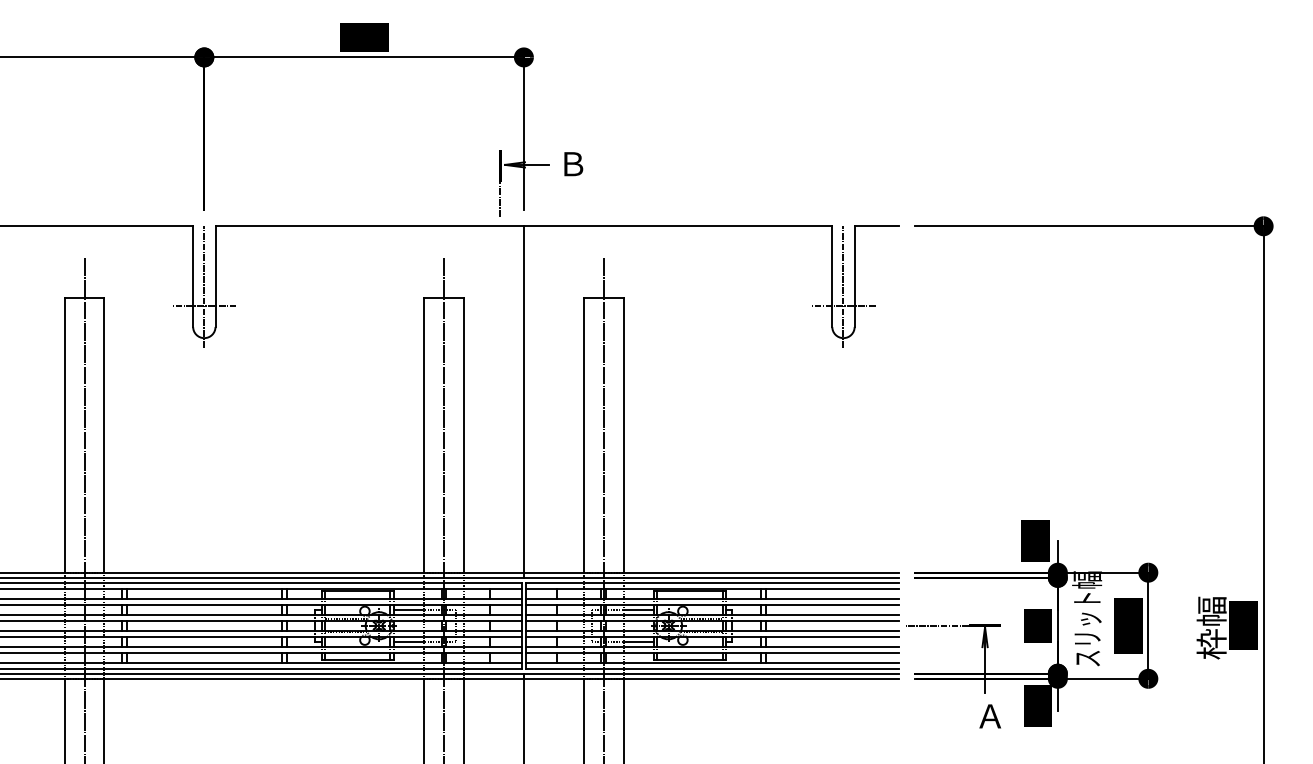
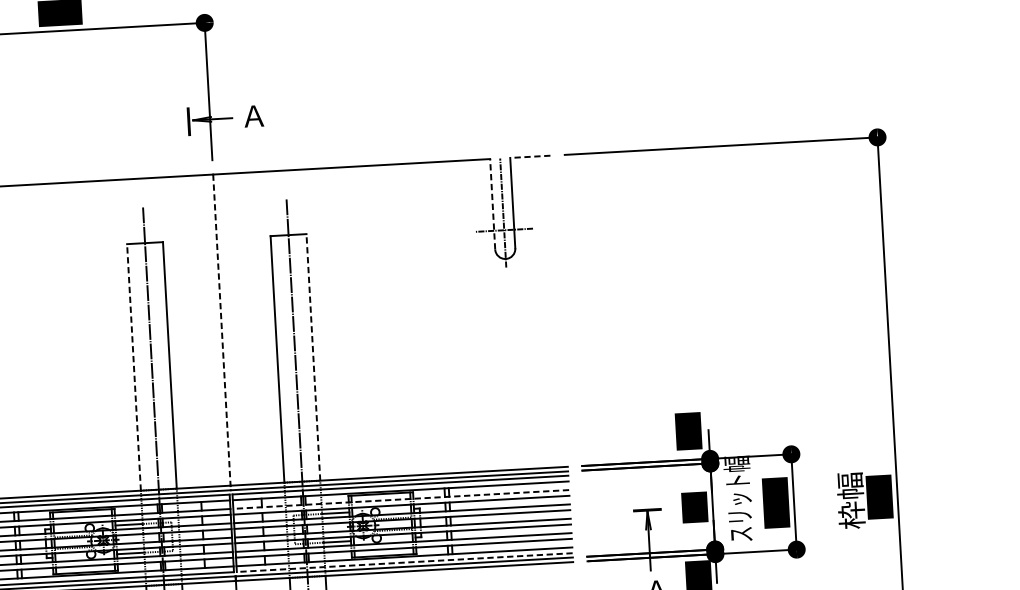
text: (572, 164) -> (253, 116), Ｂ -> Ａ
line: (500, 199) -> (190, 151), removed
line: (876, 226) -> (529, 157), solid -> dashed
line: (832, 276) -> (492, 204), solid -> dashed
line: (523, 402) -> (221, 332), solid -> dashed
line: (424, 434) -> (134, 366), solid -> dashed
line: (623, 434) -> (313, 356), solid -> dashed
line: (712, 598) -> (401, 499), solid -> dashed
line: (936, 625) -> (603, 512), removed
line: (712, 668) -> (404, 562), solid -> dashed

